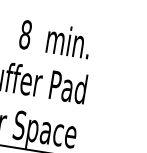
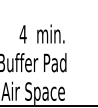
text: (24, 34) -> (22, 34), 8 -> 4

